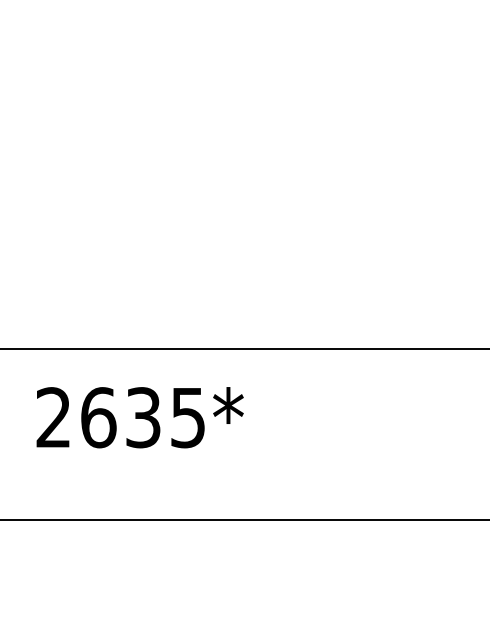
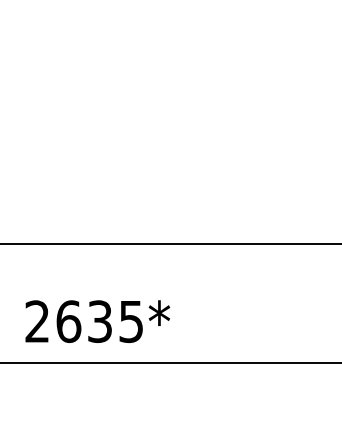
text: (139, 417) -> (97, 321), moved

